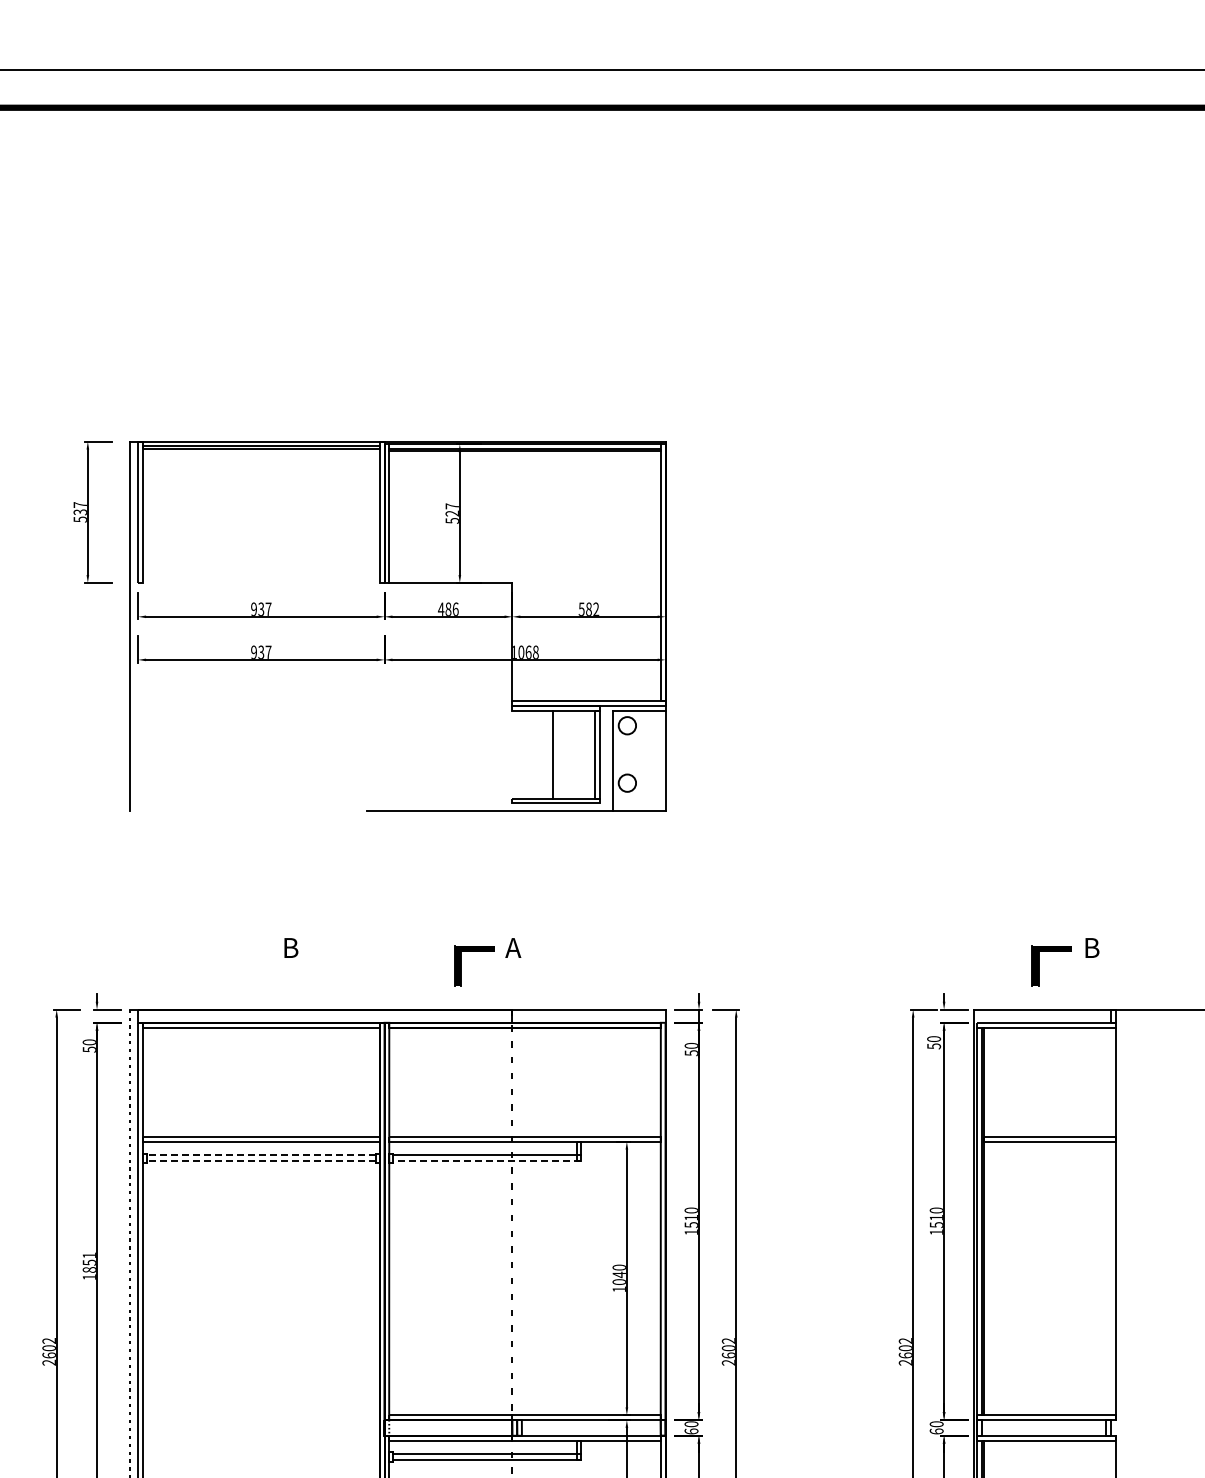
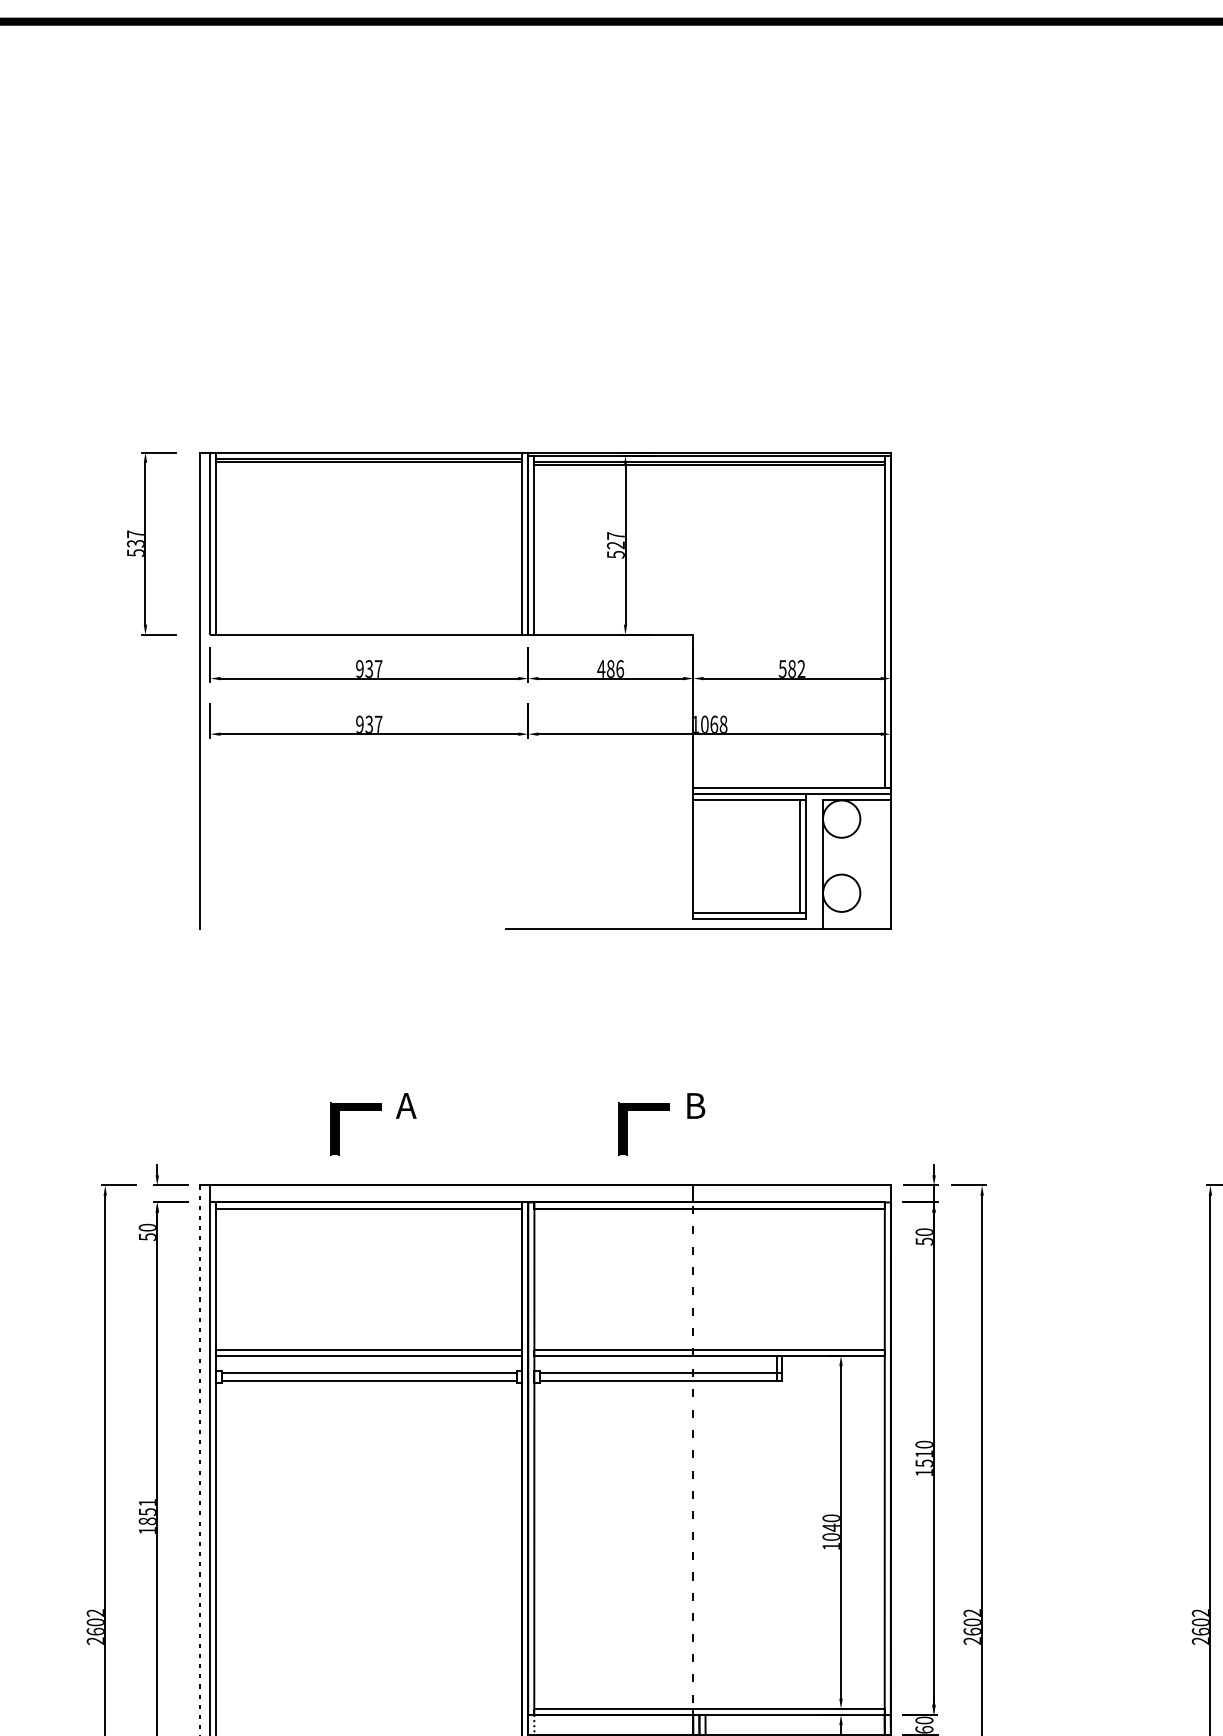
line: (260, 582) -> (368, 634), added
circle: (626, 725) -> (840, 818), size x1.67
line: (553, 754) -> (693, 856), moved
circle: (626, 782) -> (840, 892), size x1.67
text: (290, 947) -> (406, 1105), B -> A
text: (513, 947) -> (694, 1105), A -> B
part: (238, 965) -> (339, 1128), added
line: (261, 1154) -> (369, 1372), dashed -> solid
line: (261, 1161) -> (369, 1381), dashed -> solid
line: (486, 1161) -> (659, 1381), dashed -> solid

